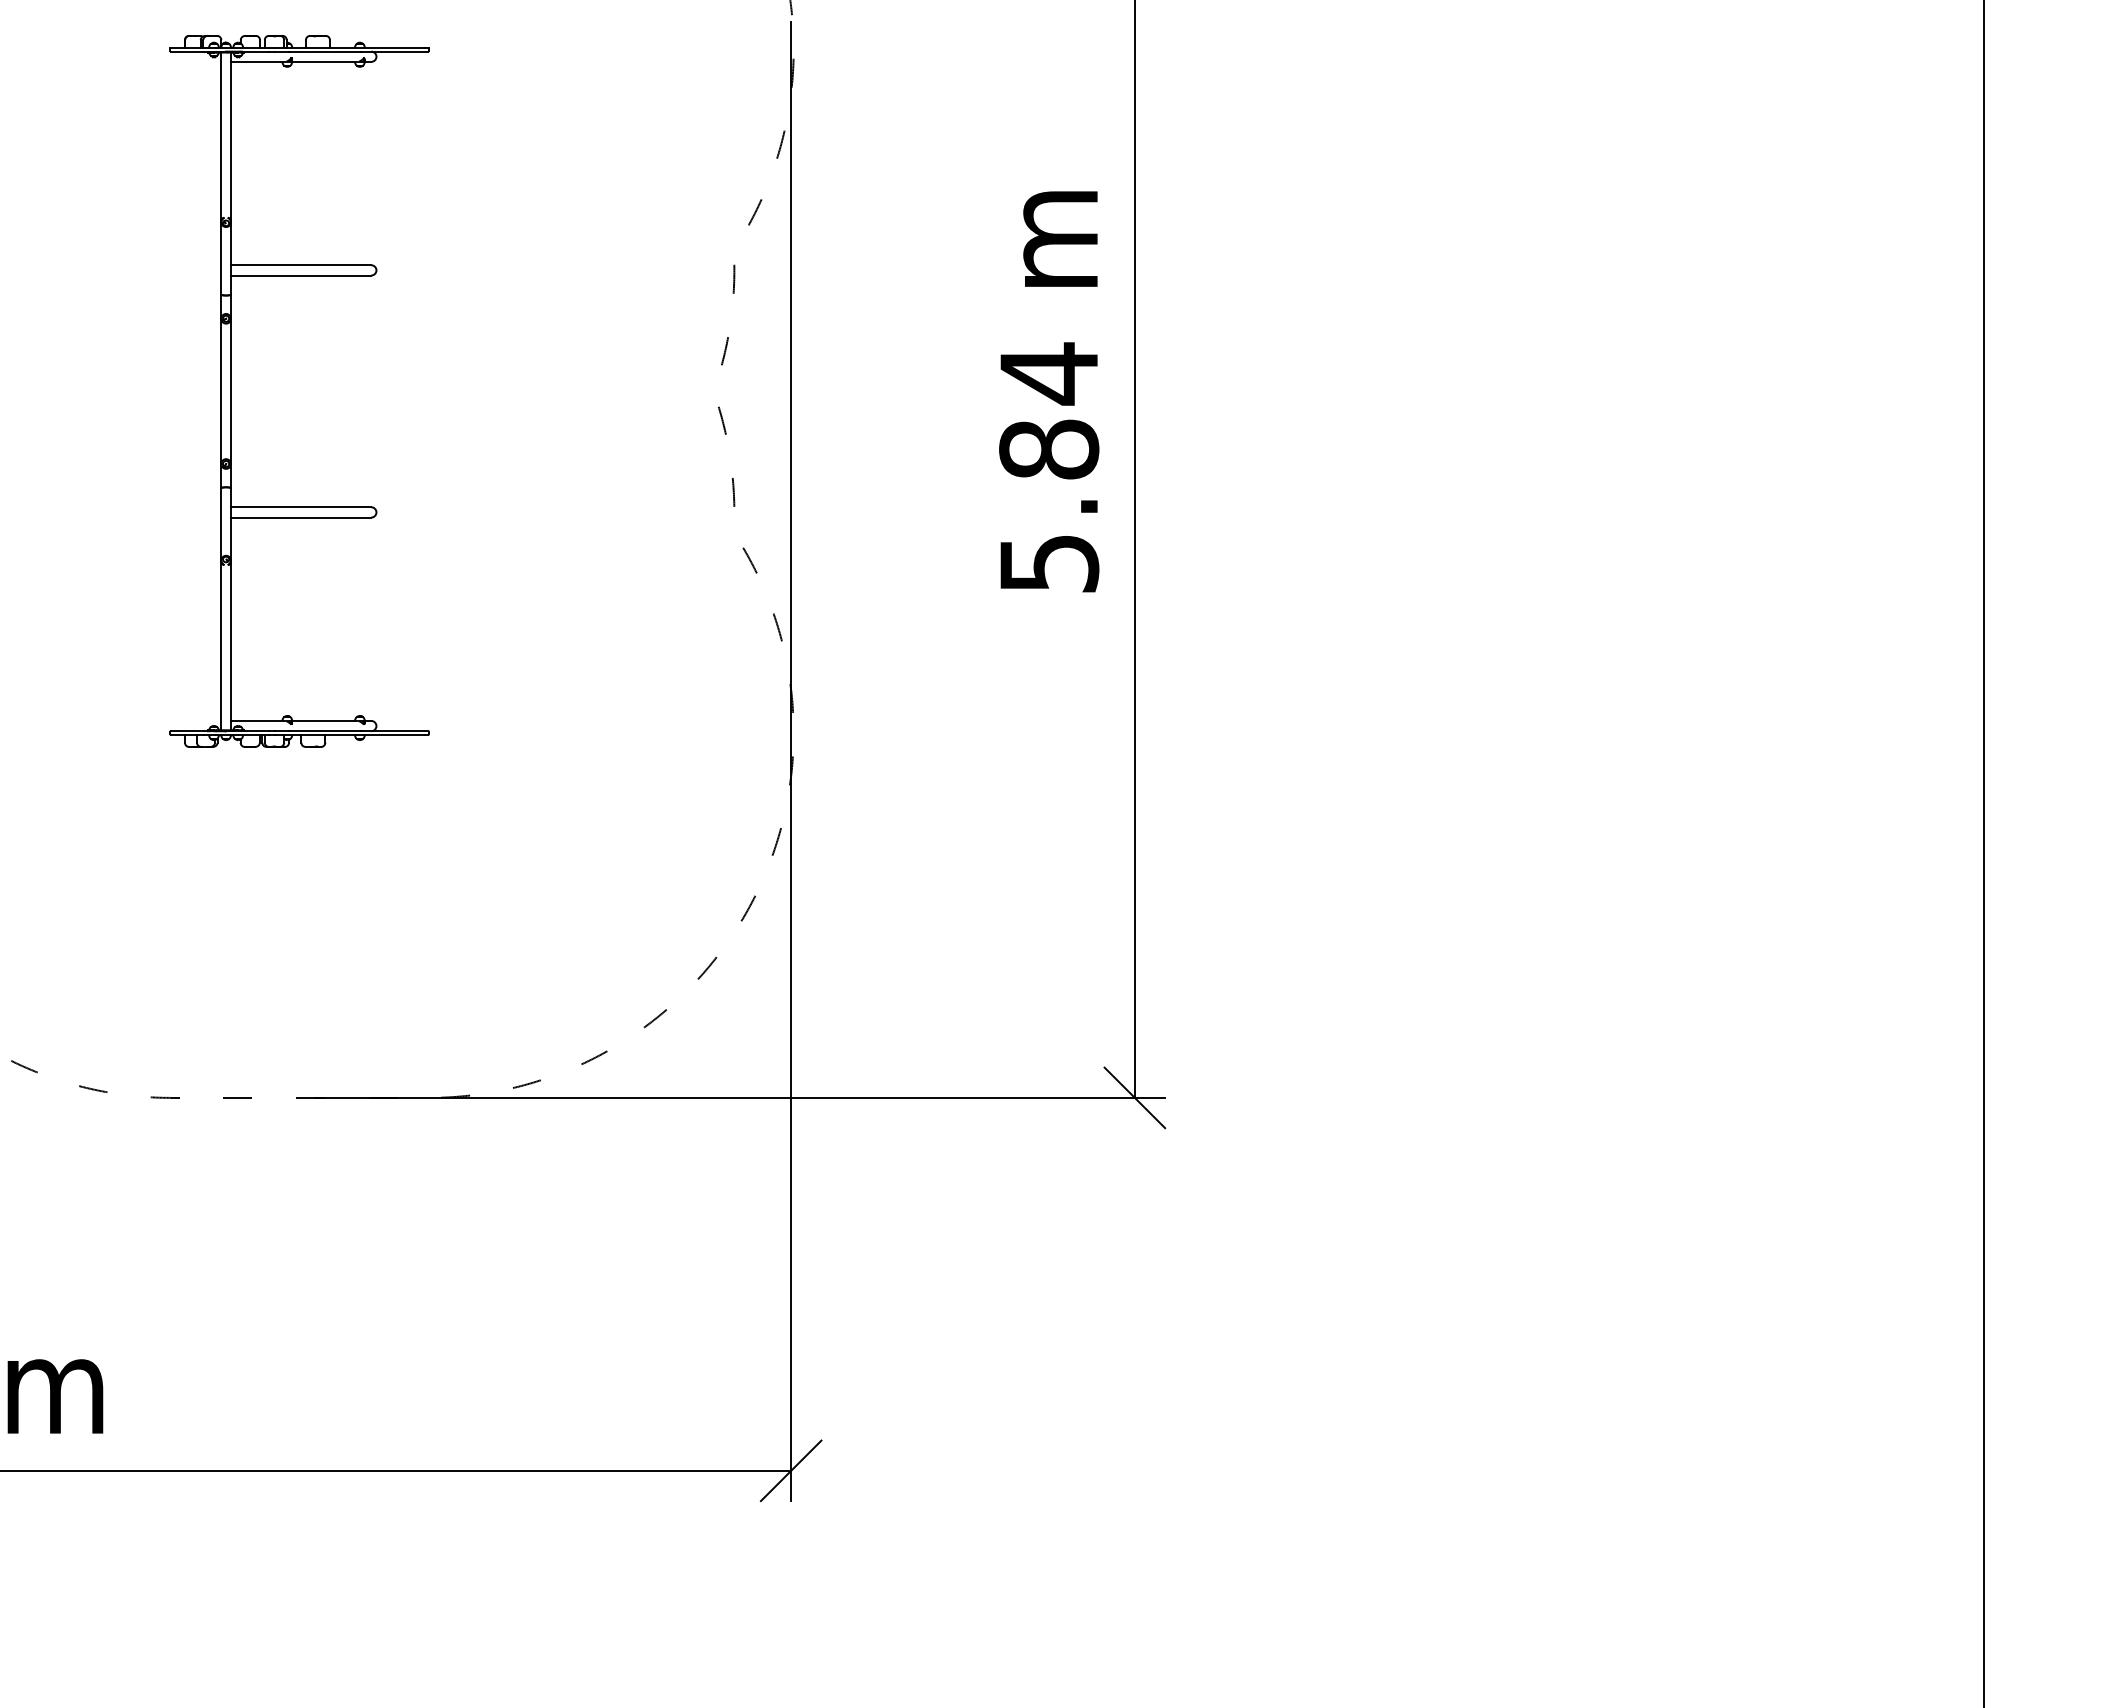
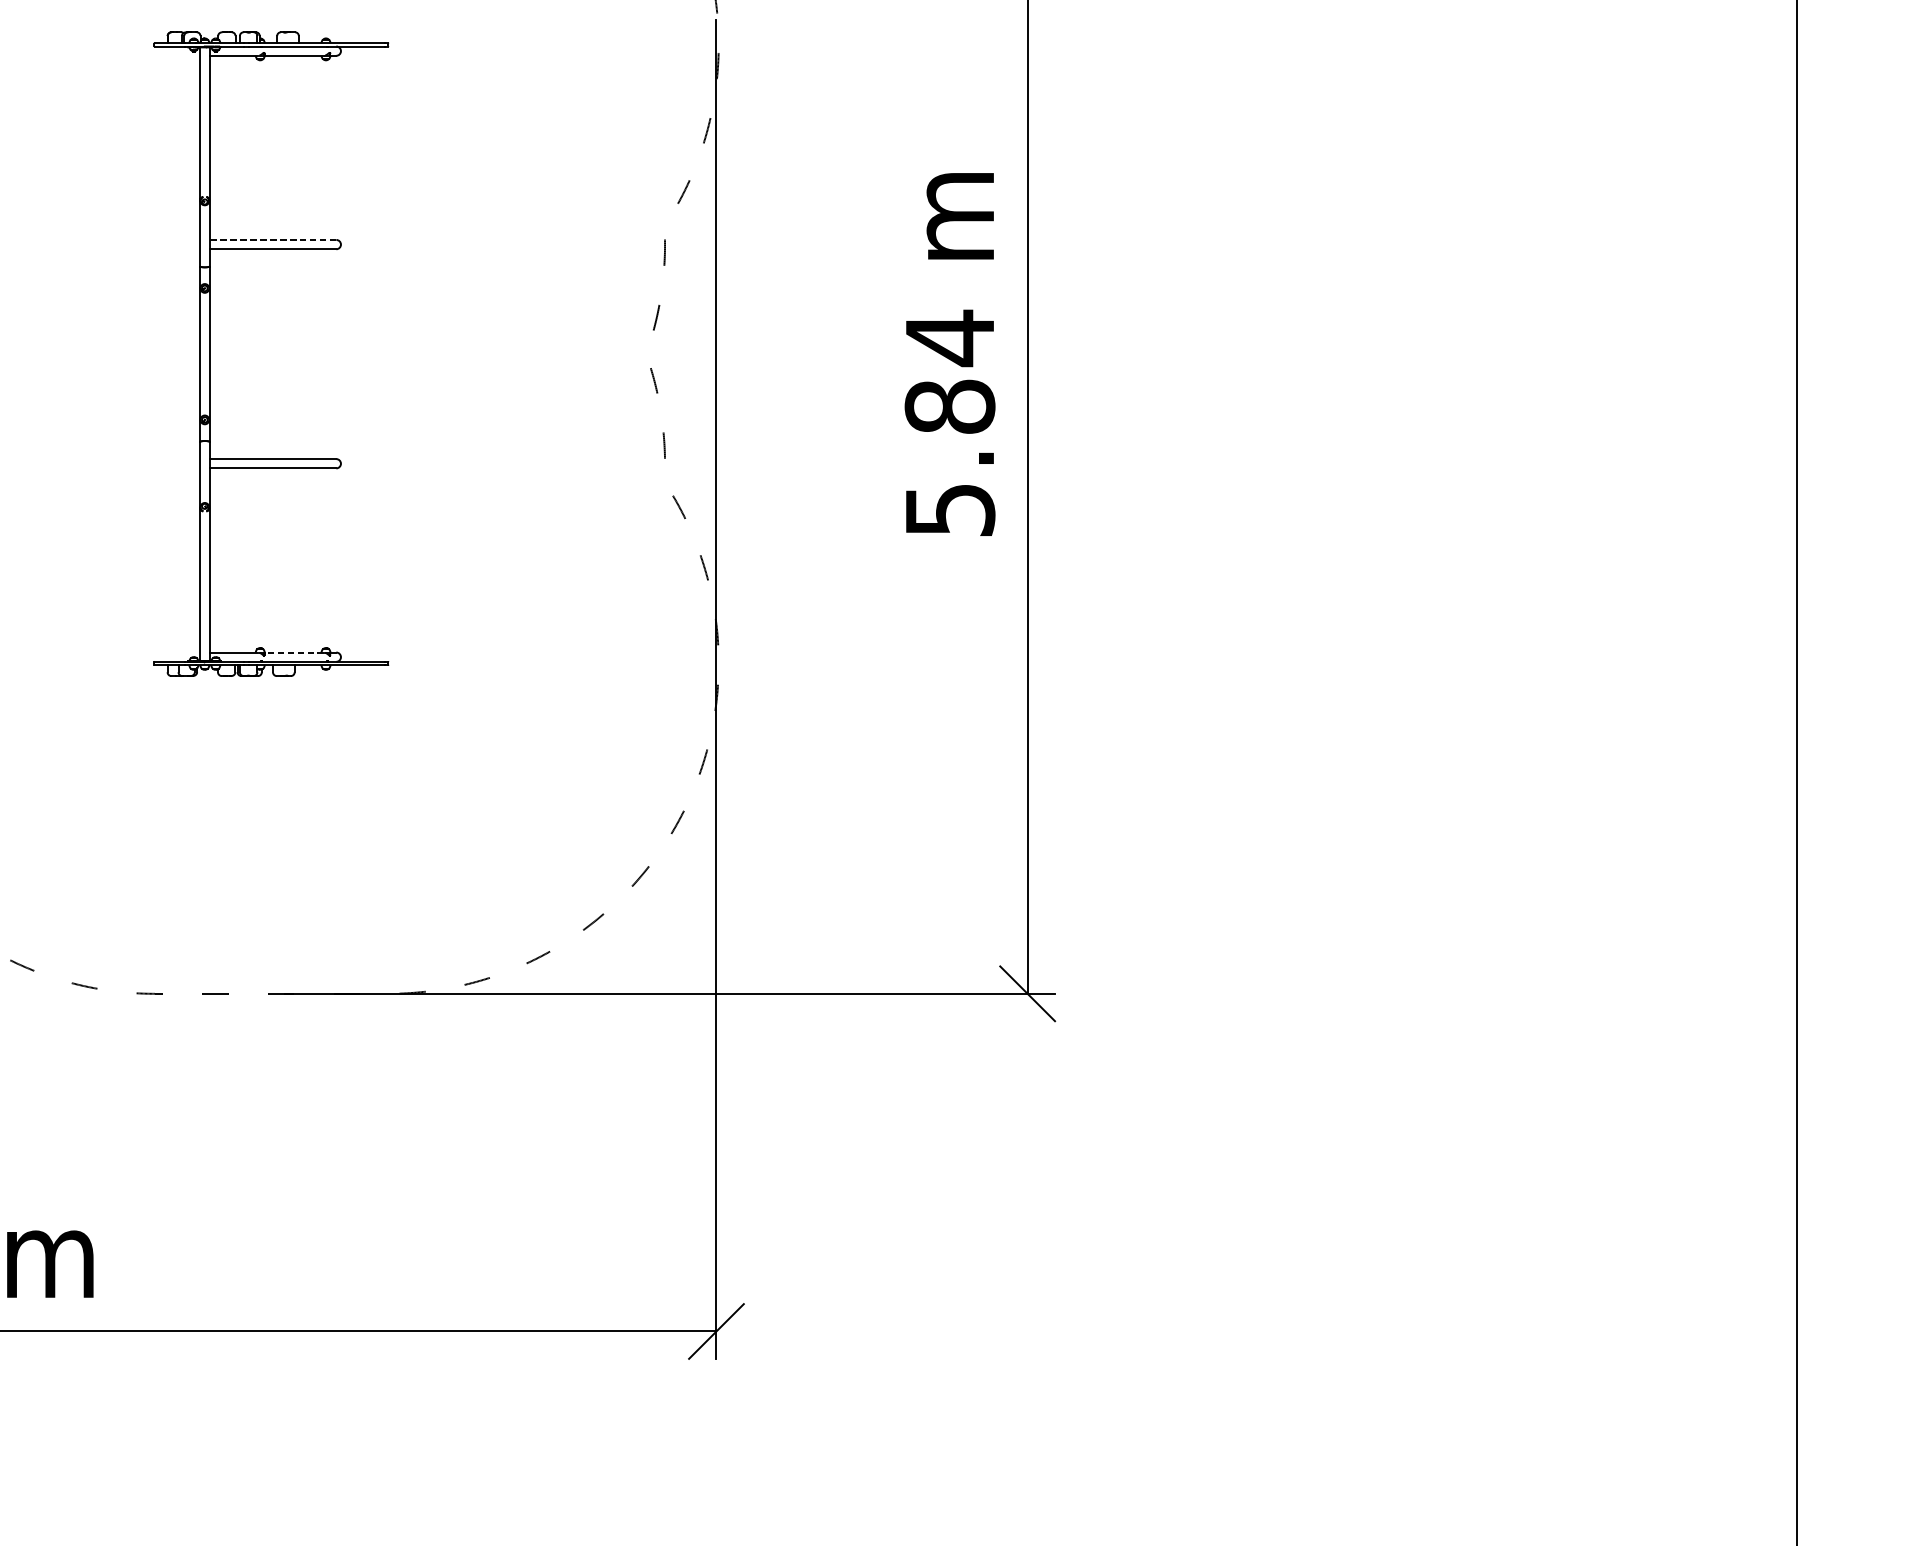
line: (300, 265) -> (272, 240), solid -> dashed
line: (324, 720) -> (293, 652), solid -> dashed

